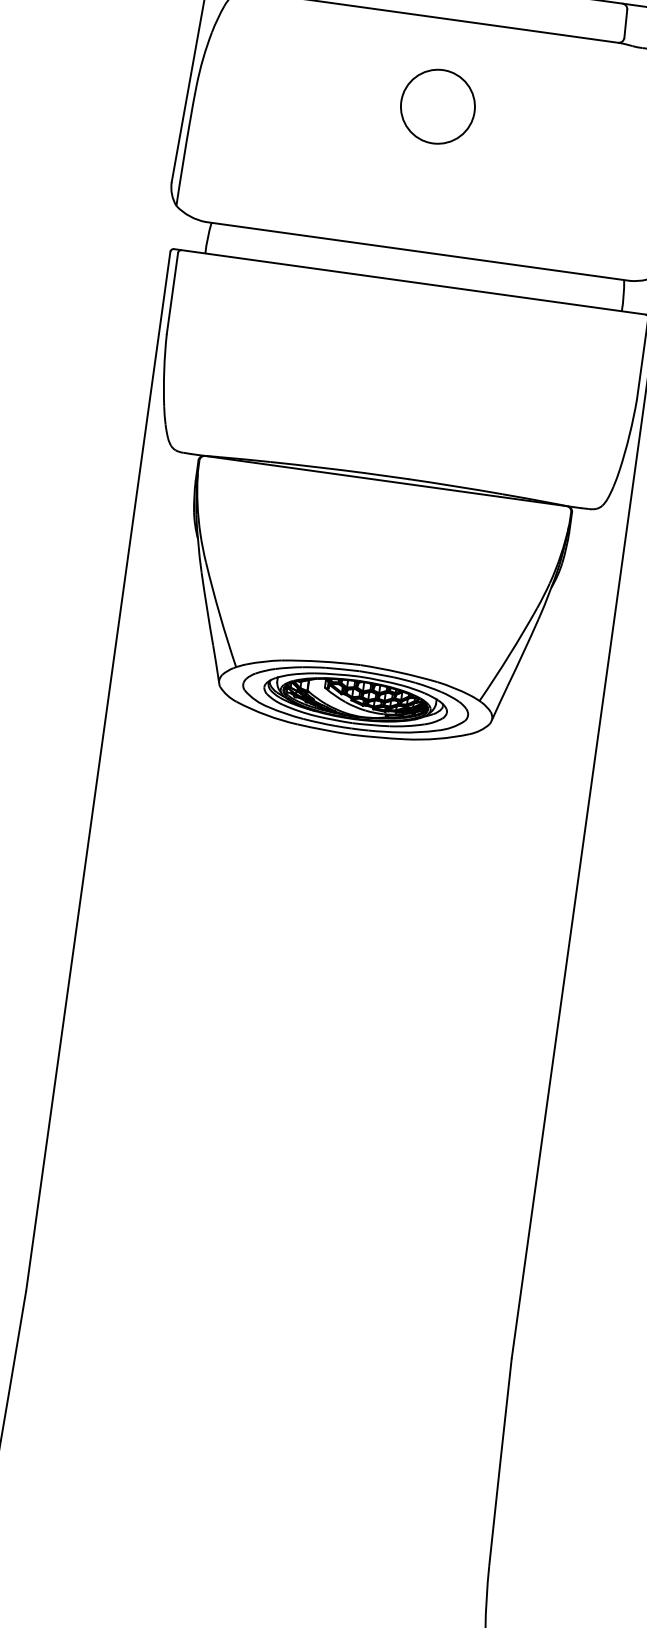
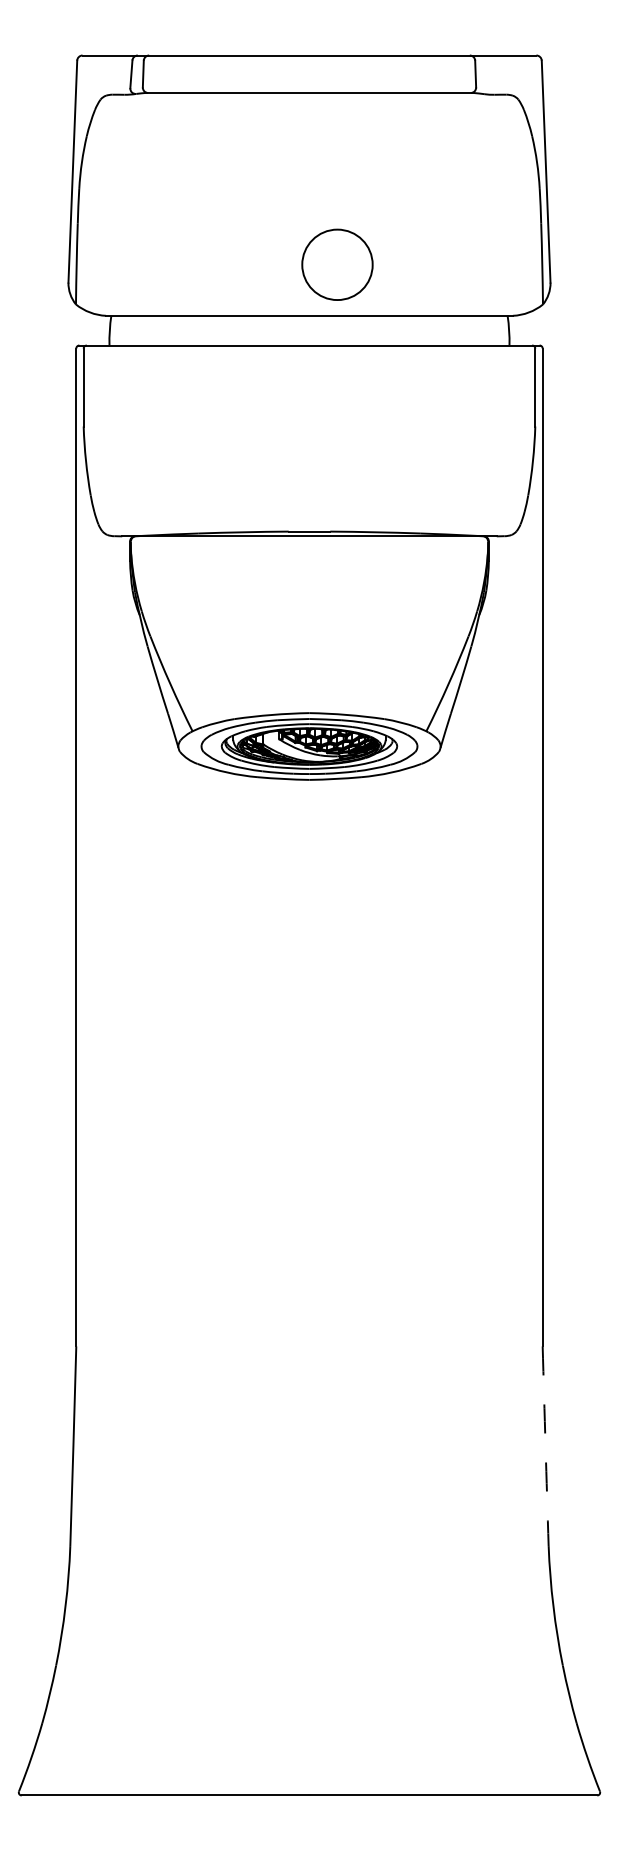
circle: (438, 106) -> (337, 264), moved
arc: (500, 1462) -> (545, 1446), solid -> dashed

